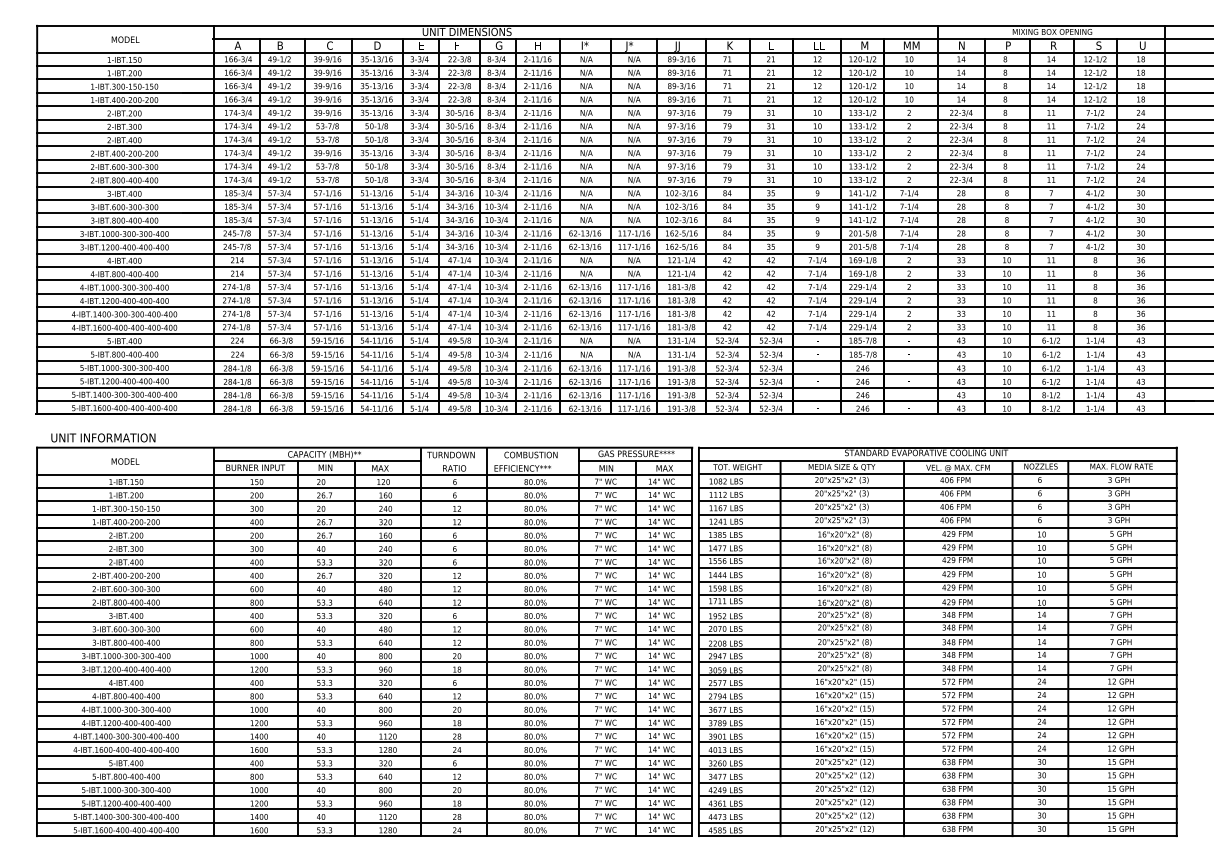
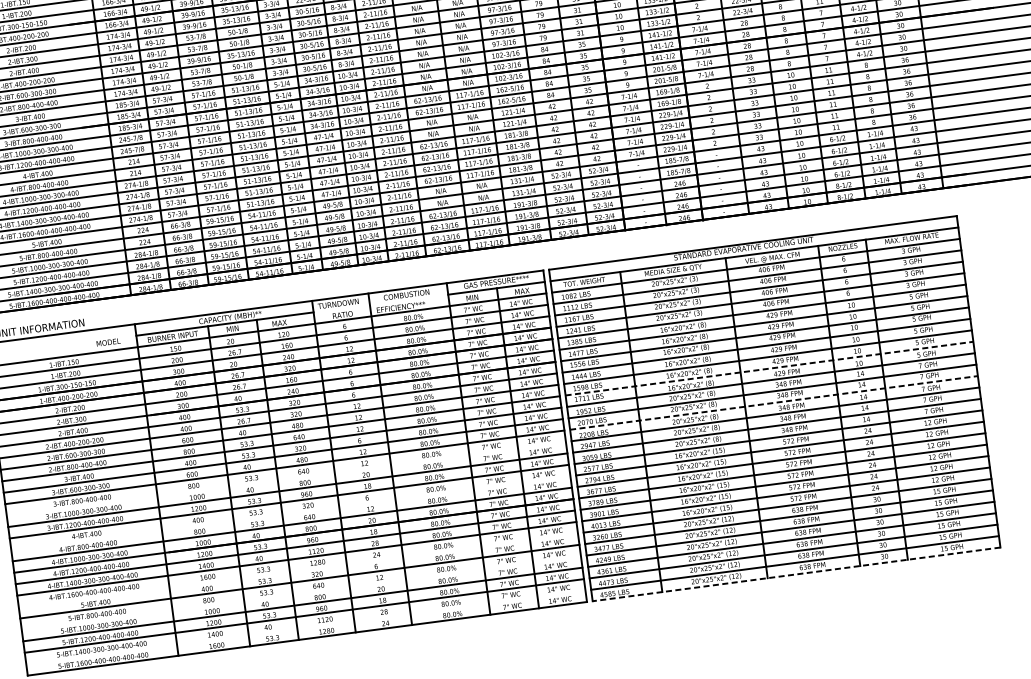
text: (125, 461) -> (108, 342), moved
line: (937, 595) -> (769, 369), solid -> dashed
line: (937, 635) -> (773, 403), solid -> dashed
line: (364, 648) -> (286, 478), removed
line: (364, 688) -> (290, 512), removed
line: (364, 755) -> (298, 569), removed
line: (364, 782) -> (301, 593), removed
line: (364, 822) -> (305, 627), removed
line: (937, 836) -> (796, 574), solid -> dashed

